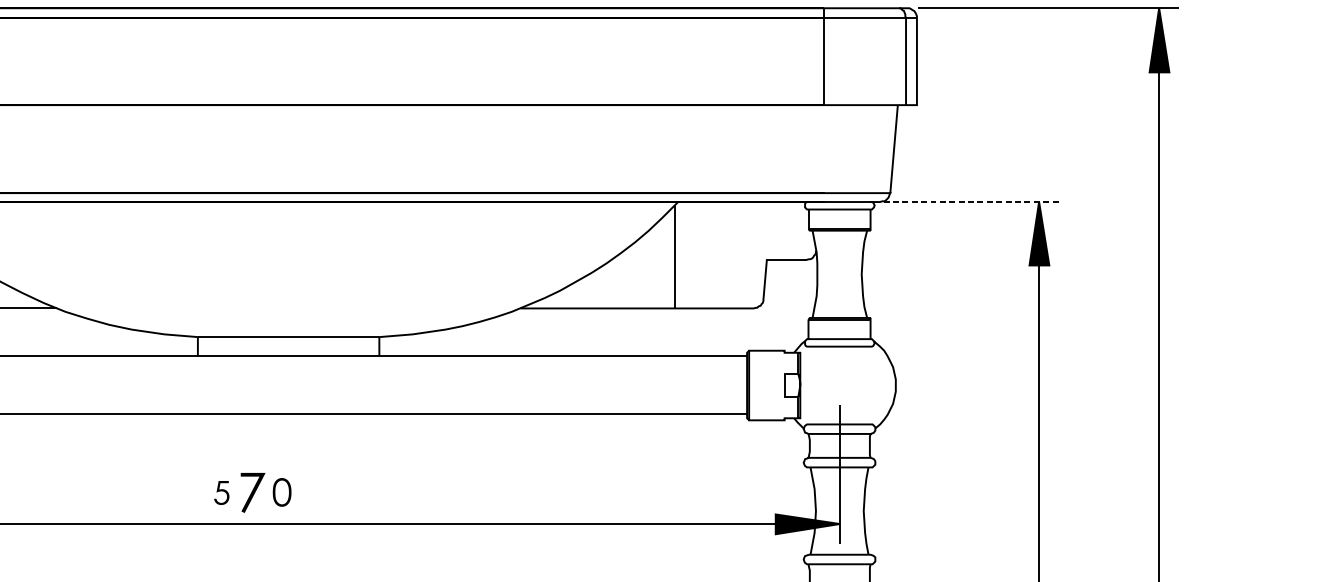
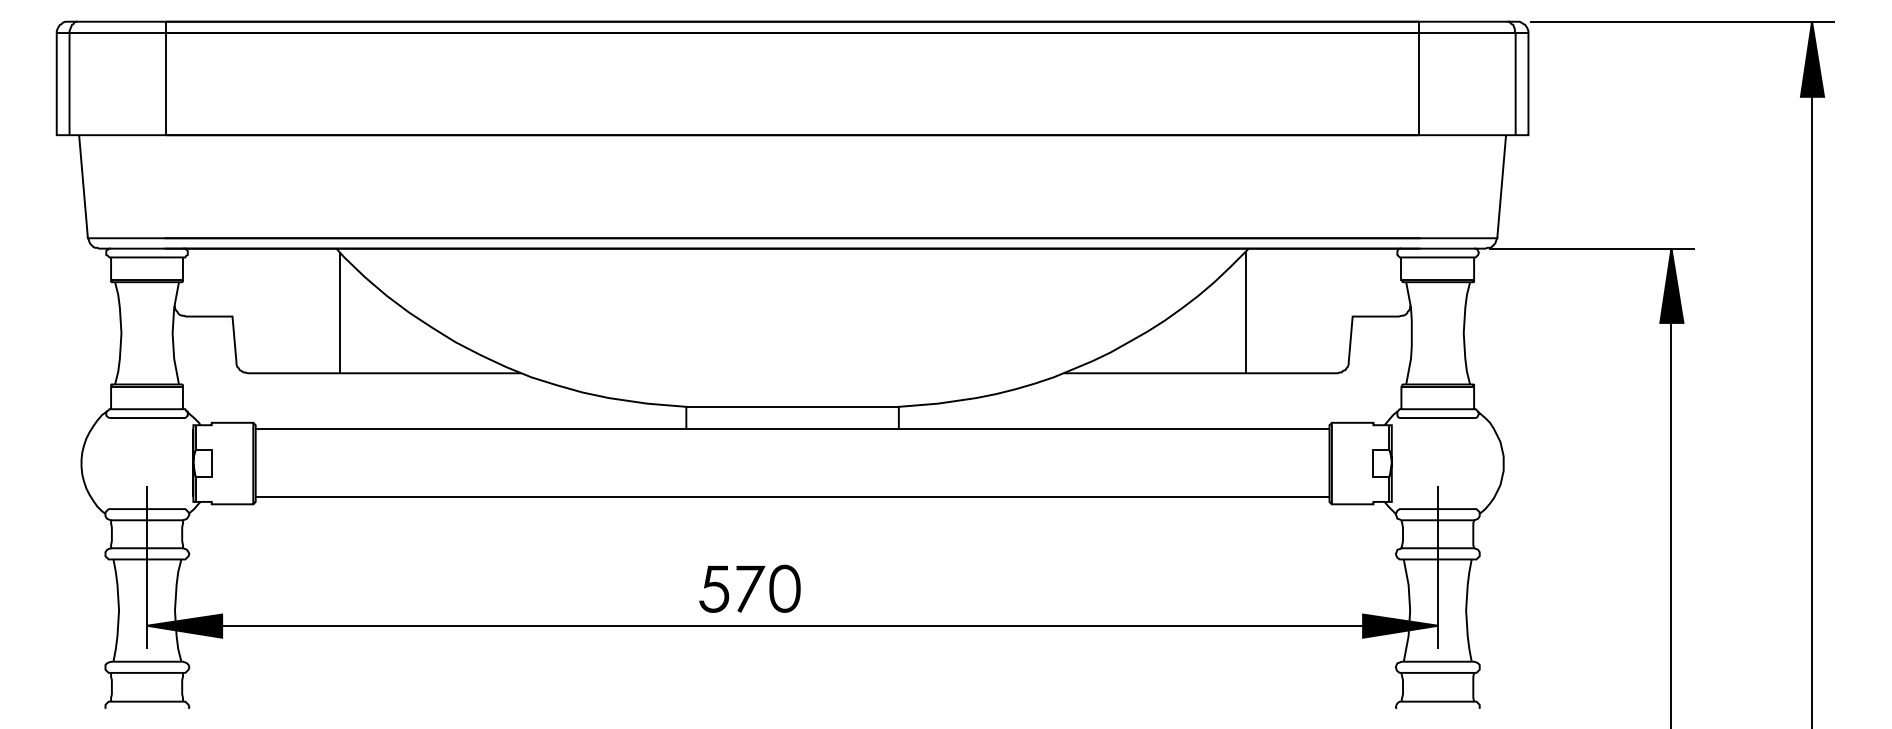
line: (970, 201) -> (1591, 248), dashed -> solid
part: (281, 492) -> (784, 588), size x1.43
part: (221, 493) -> (714, 589), size x1.67

